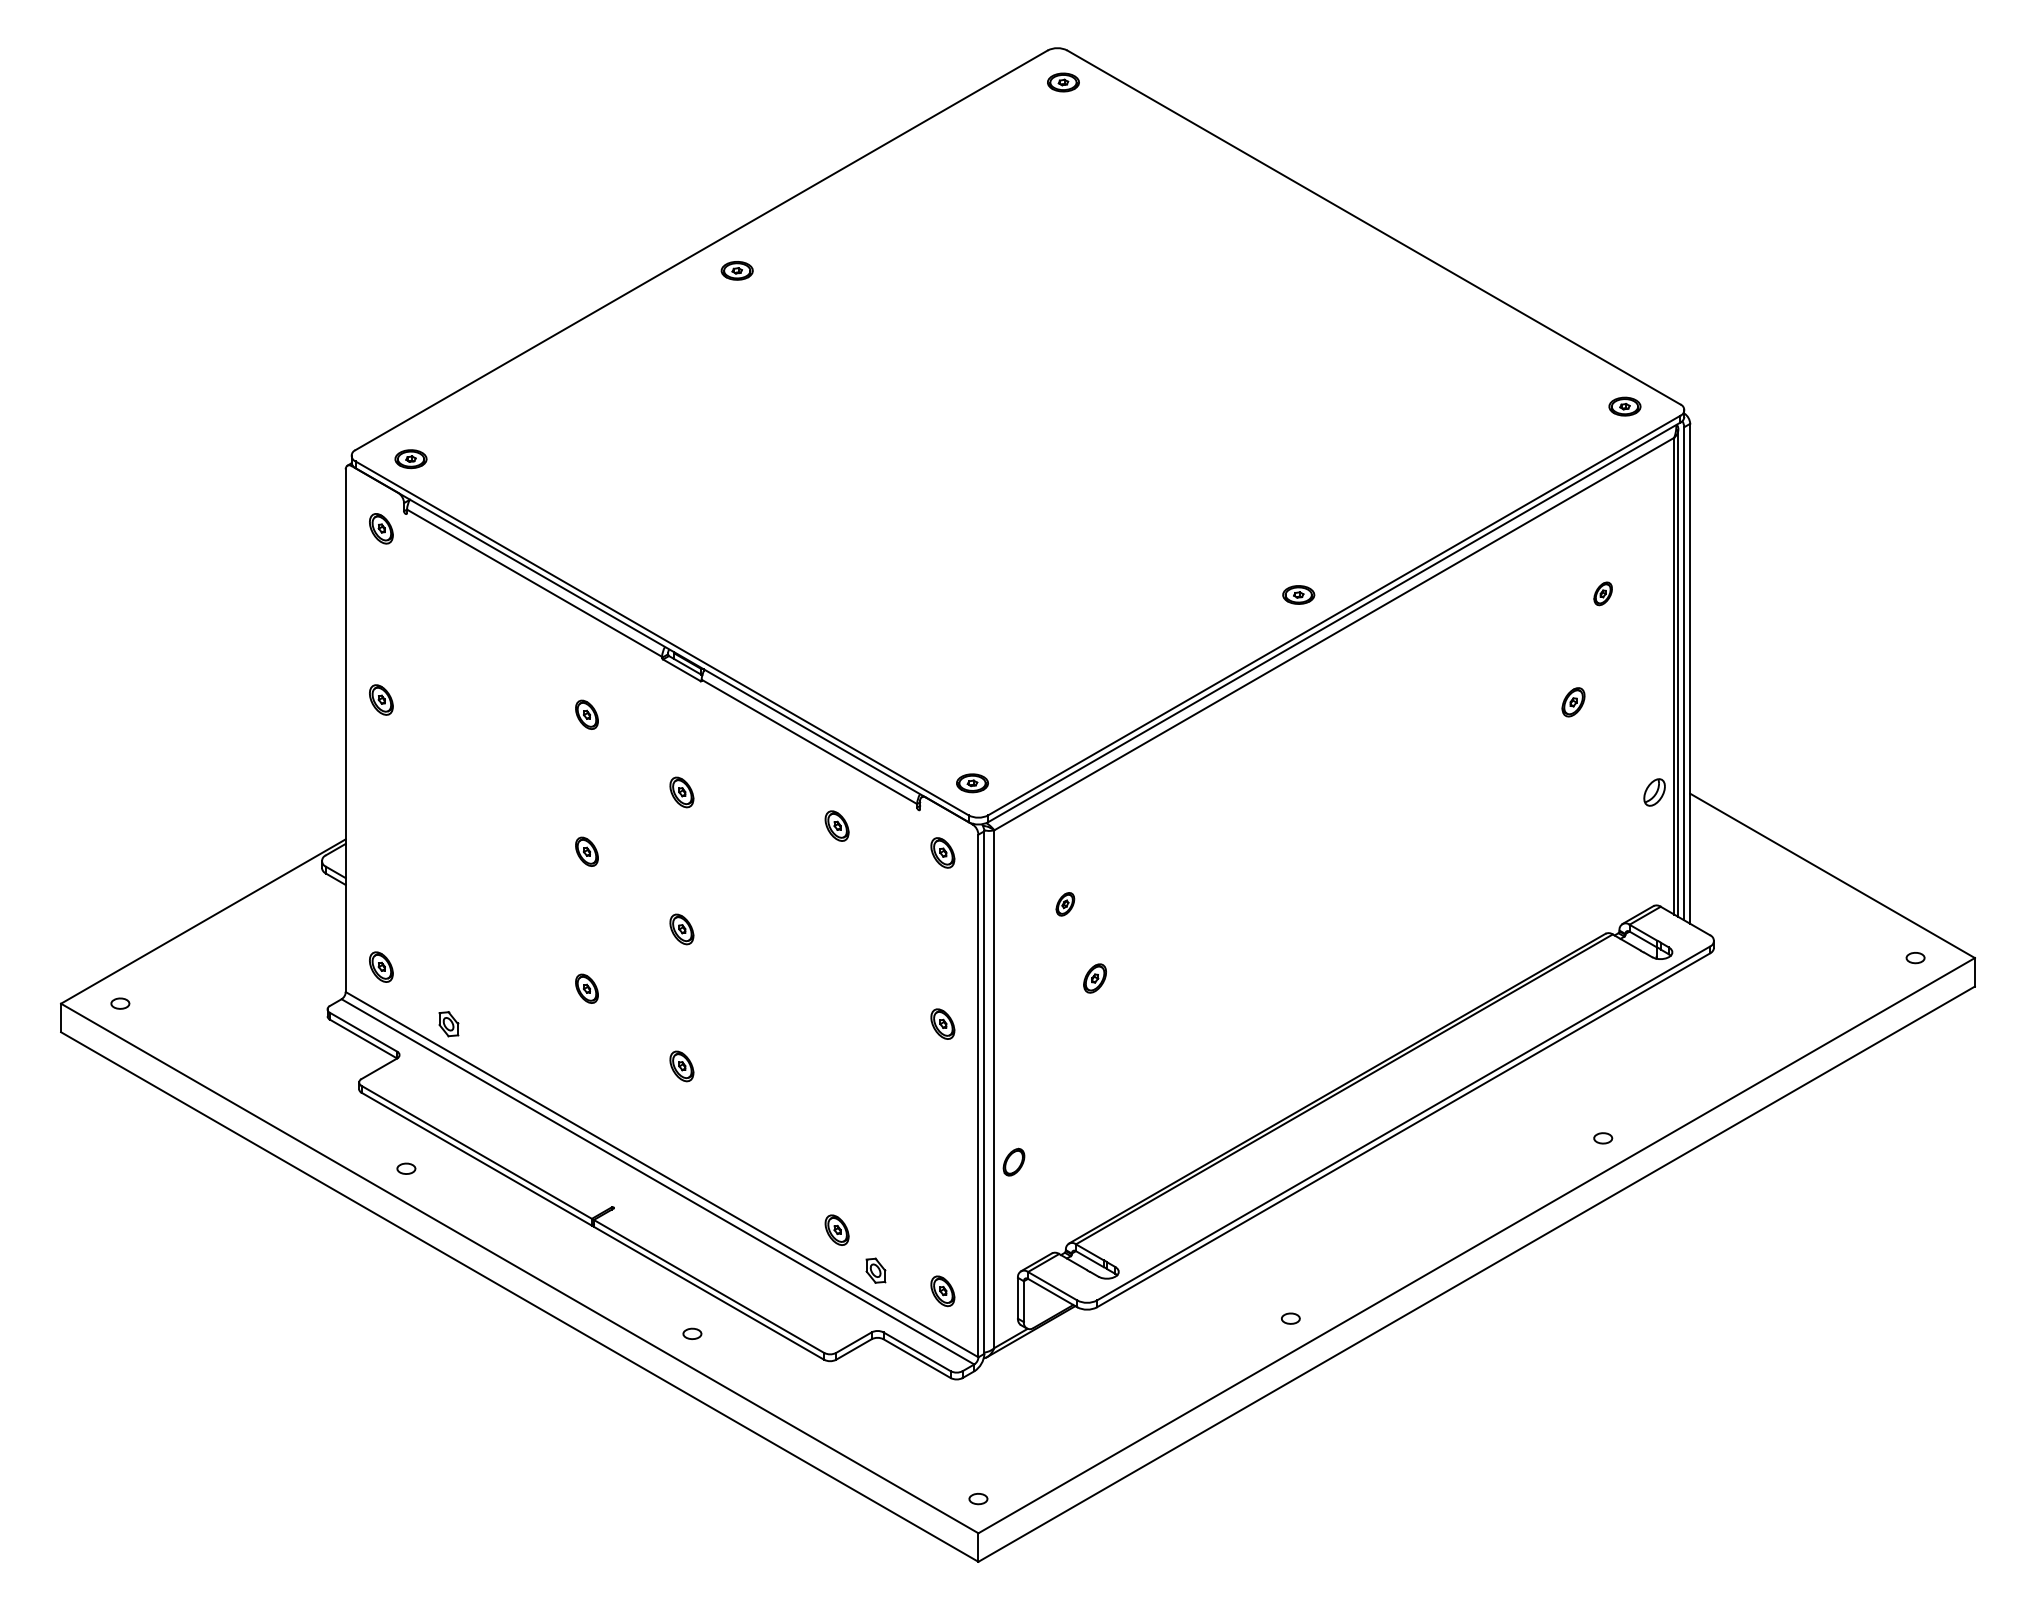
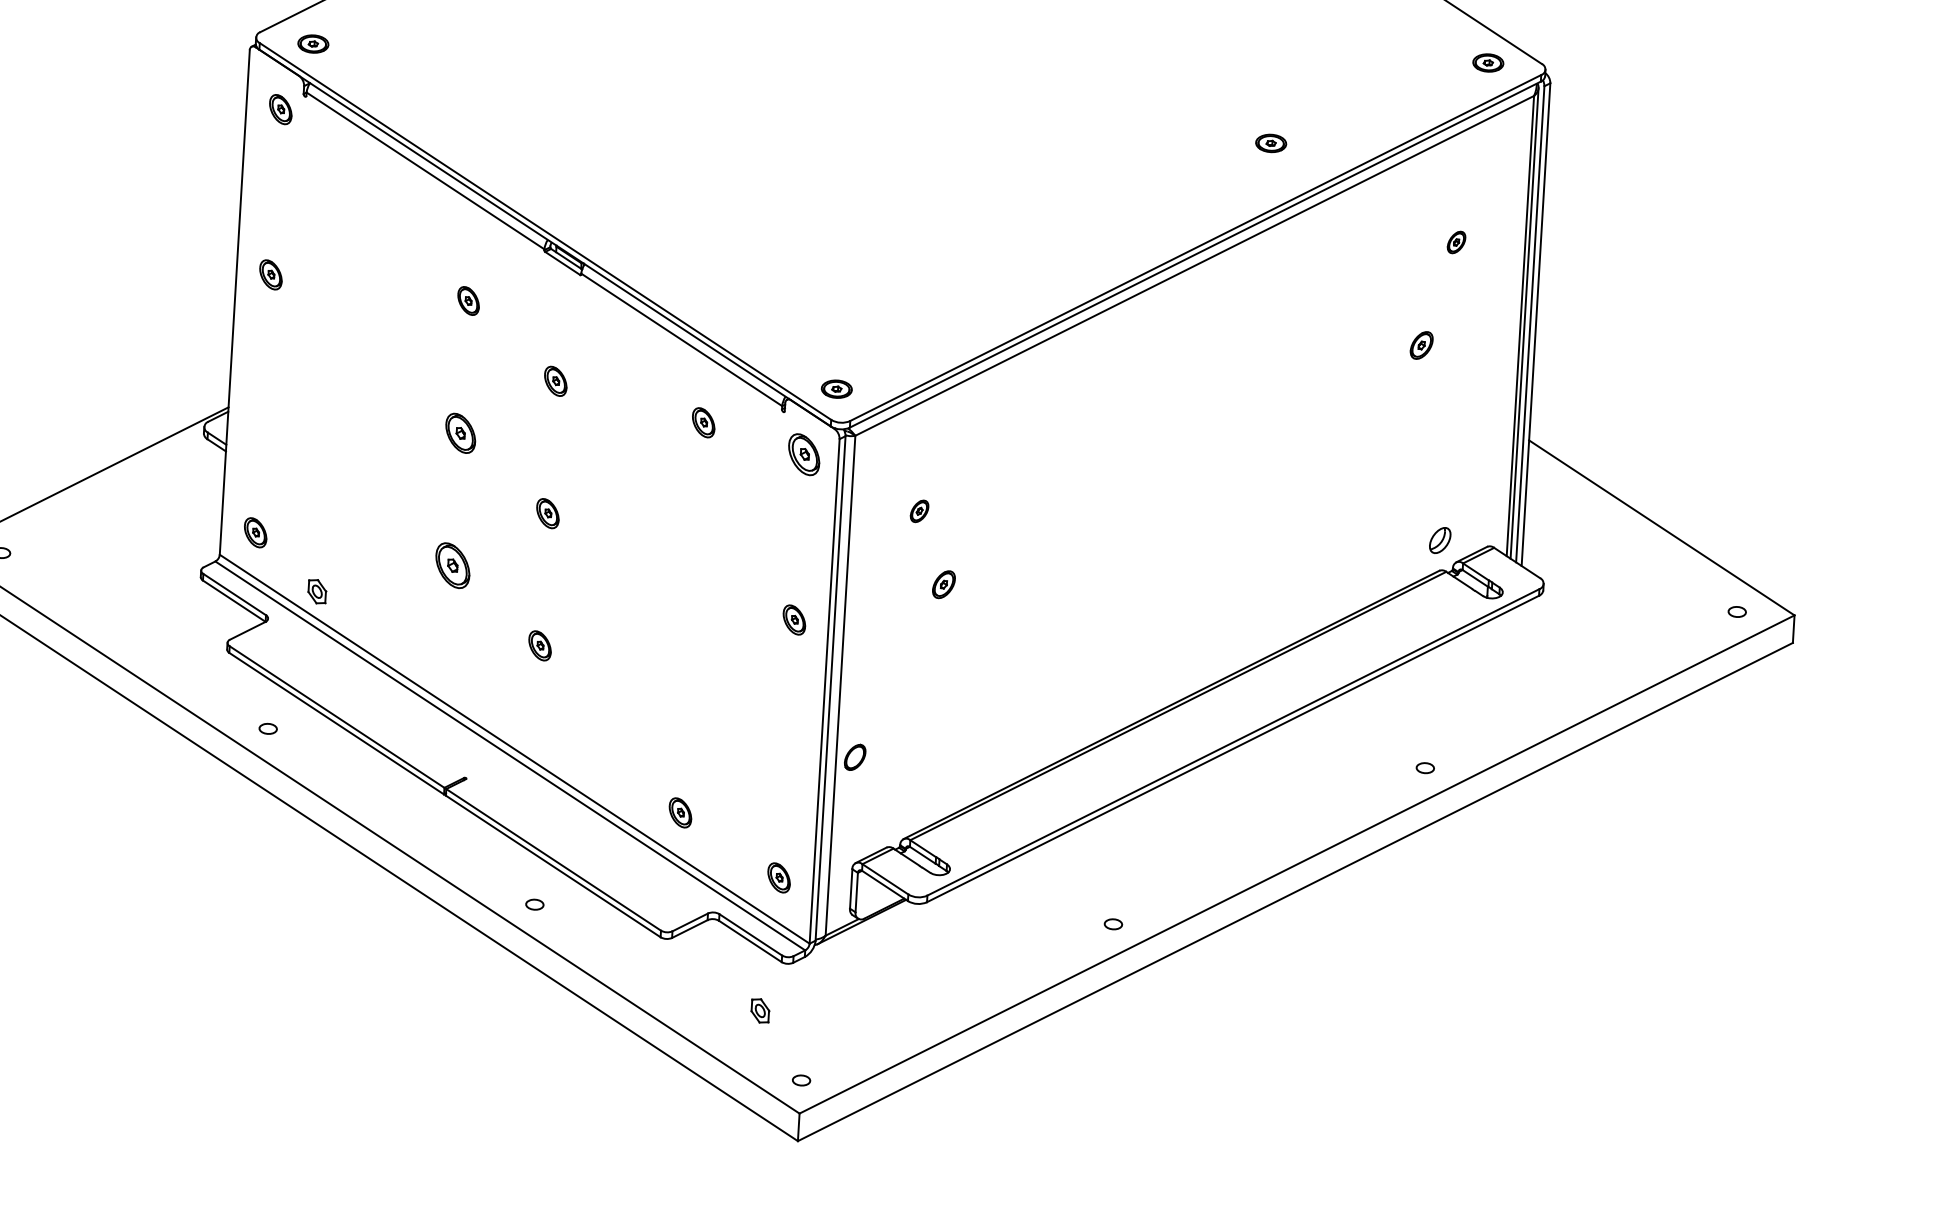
part: (1298, 594) -> (1270, 142), moved
part: (1654, 792) -> (1440, 540), moved
part: (586, 851) -> (460, 432), size x1.4
part: (942, 852) -> (803, 454), size x1.4
part: (586, 988) -> (452, 565), size x1.6
part: (875, 1270) -> (760, 1010), moved

